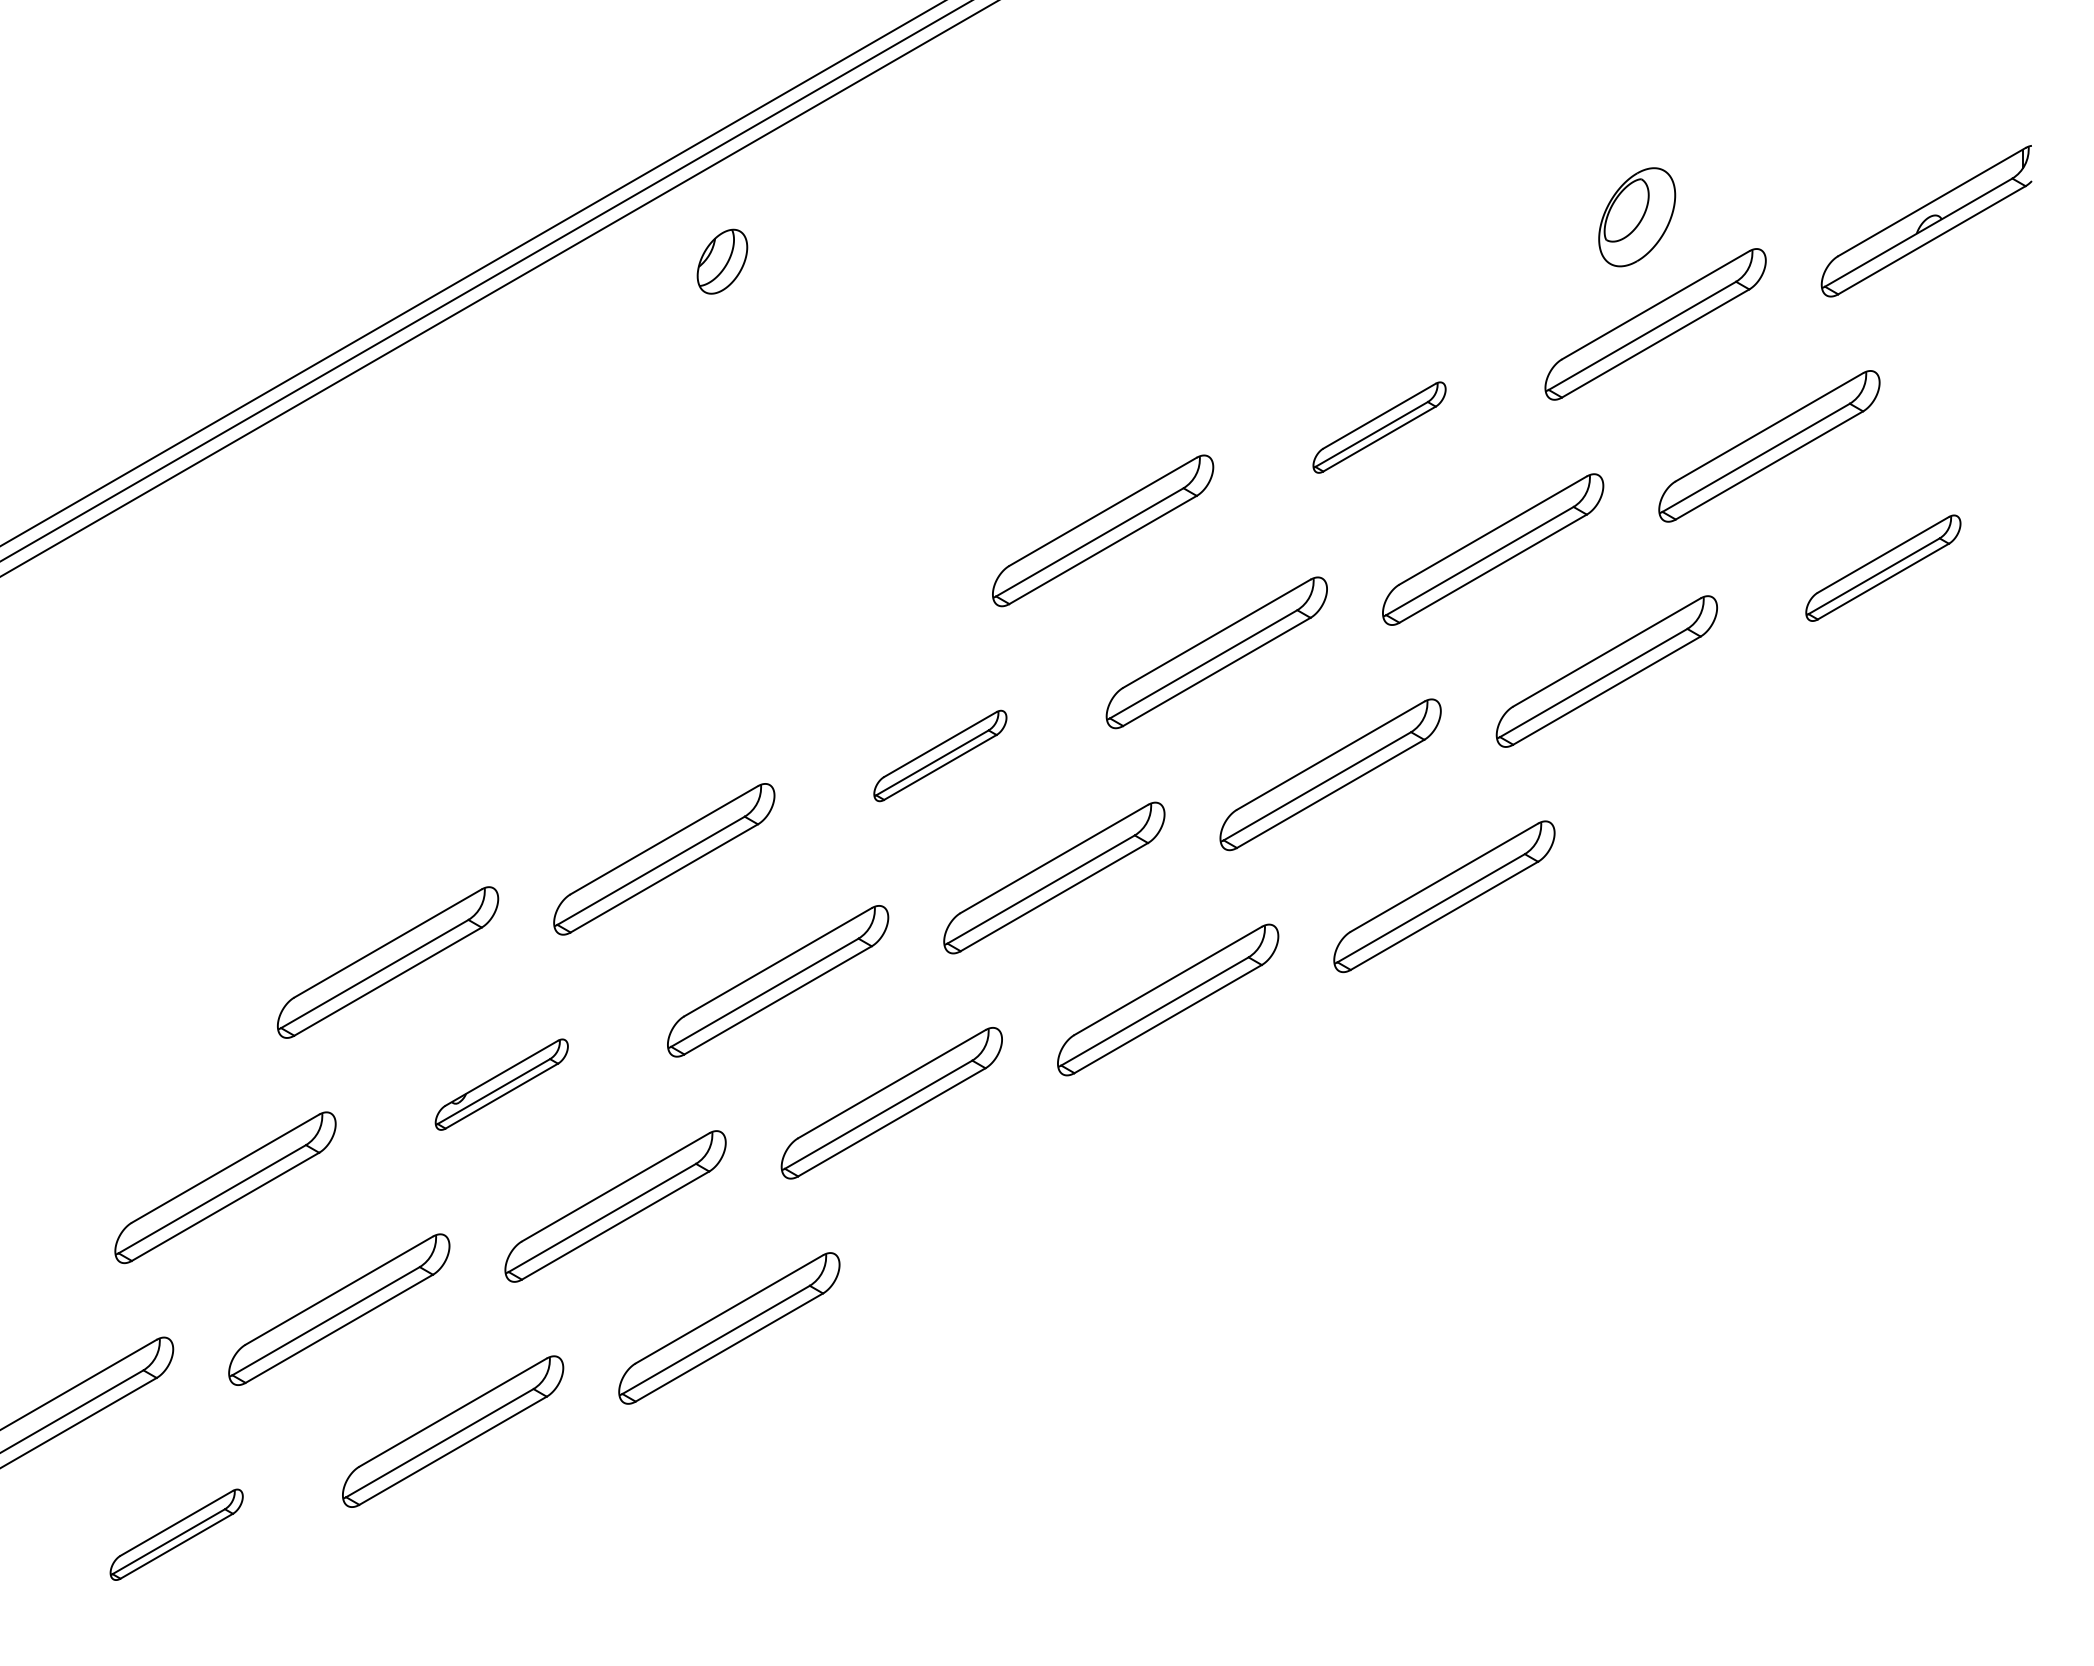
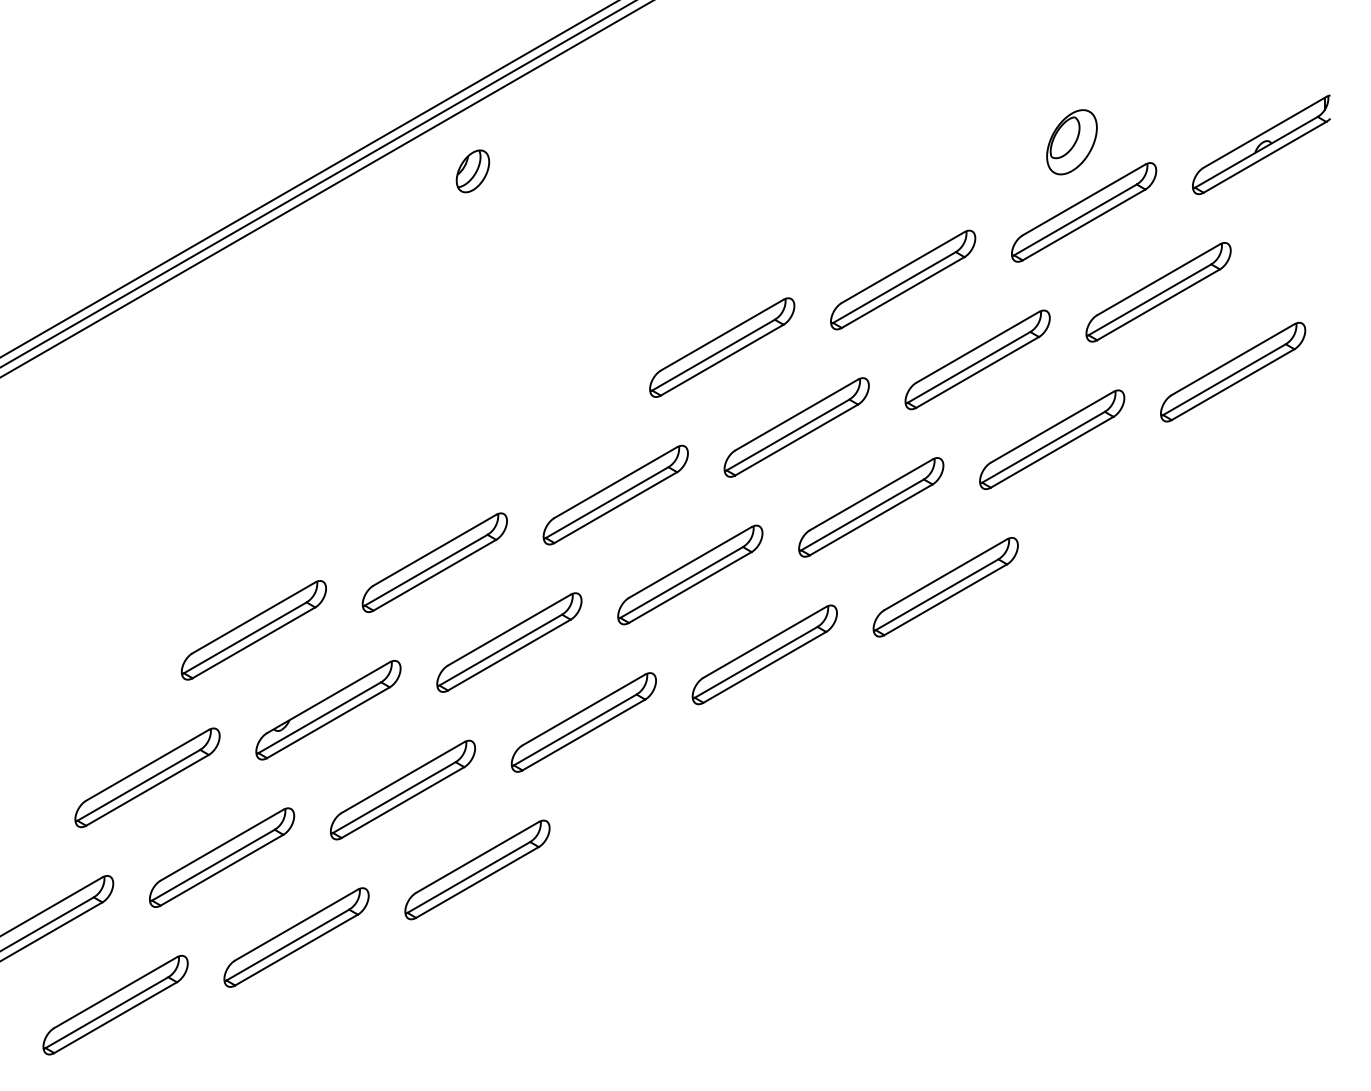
part: (1379, 426) -> (903, 279), size x1.67
part: (1883, 567) -> (1233, 371), size x1.43
part: (940, 755) -> (615, 494), size x1.67
part: (501, 1084) -> (328, 710), size x1.67
part: (176, 1533) -> (115, 1004), size x1.67

